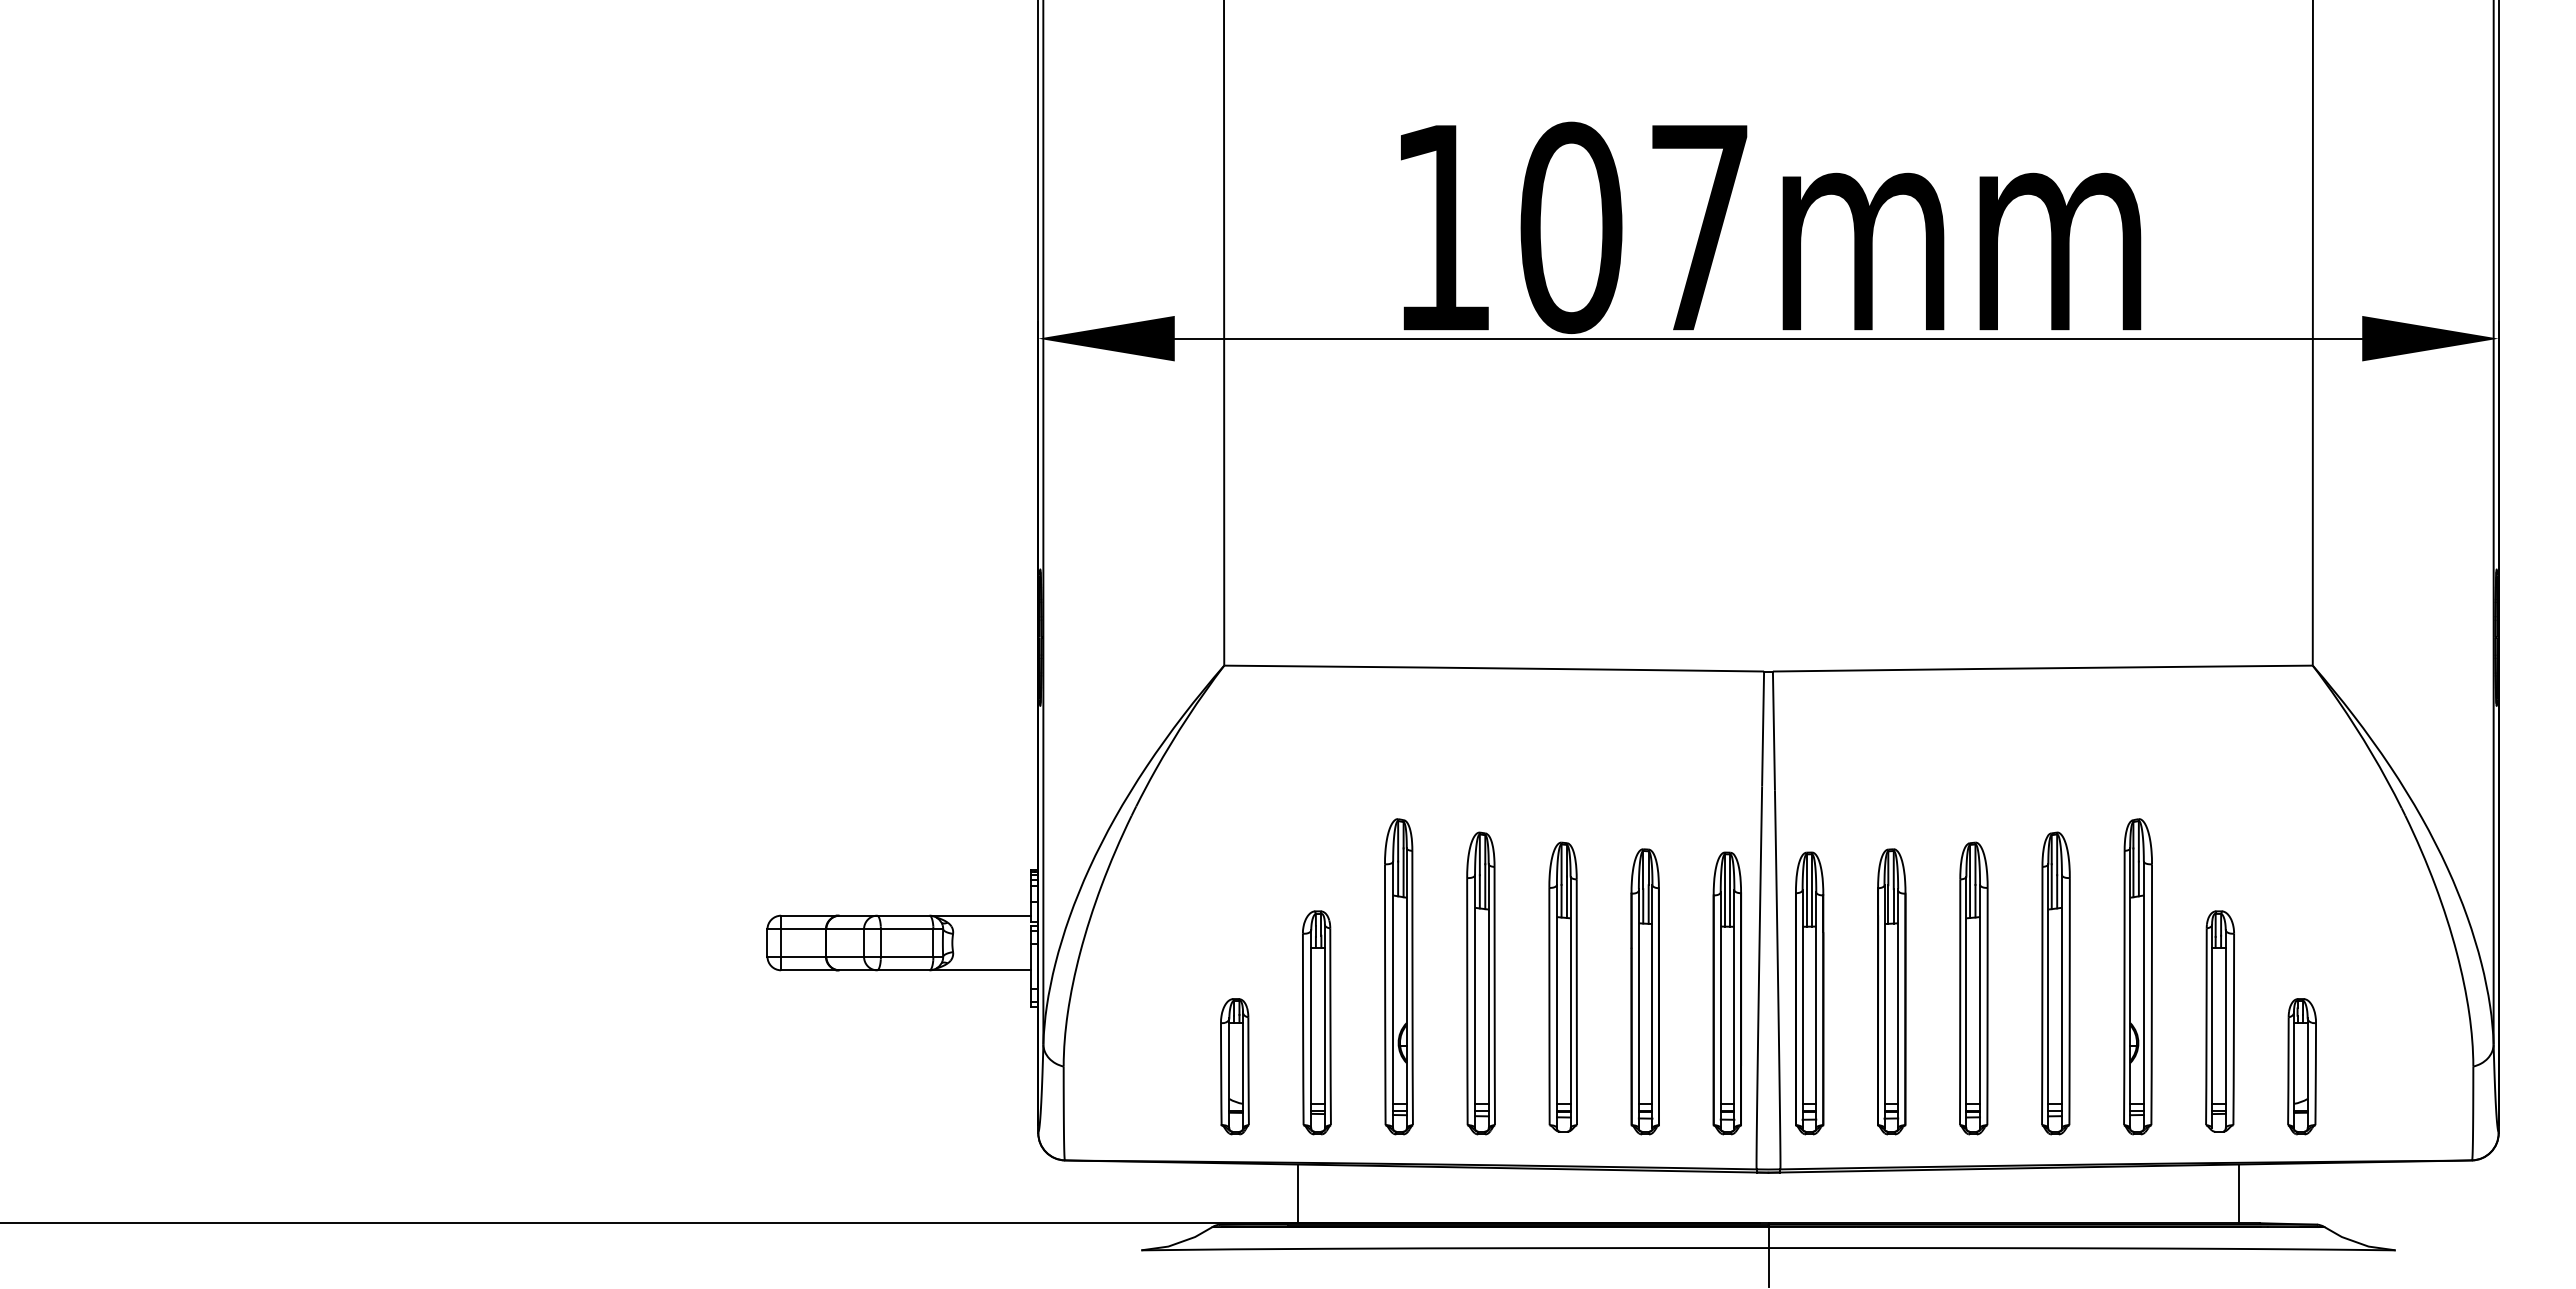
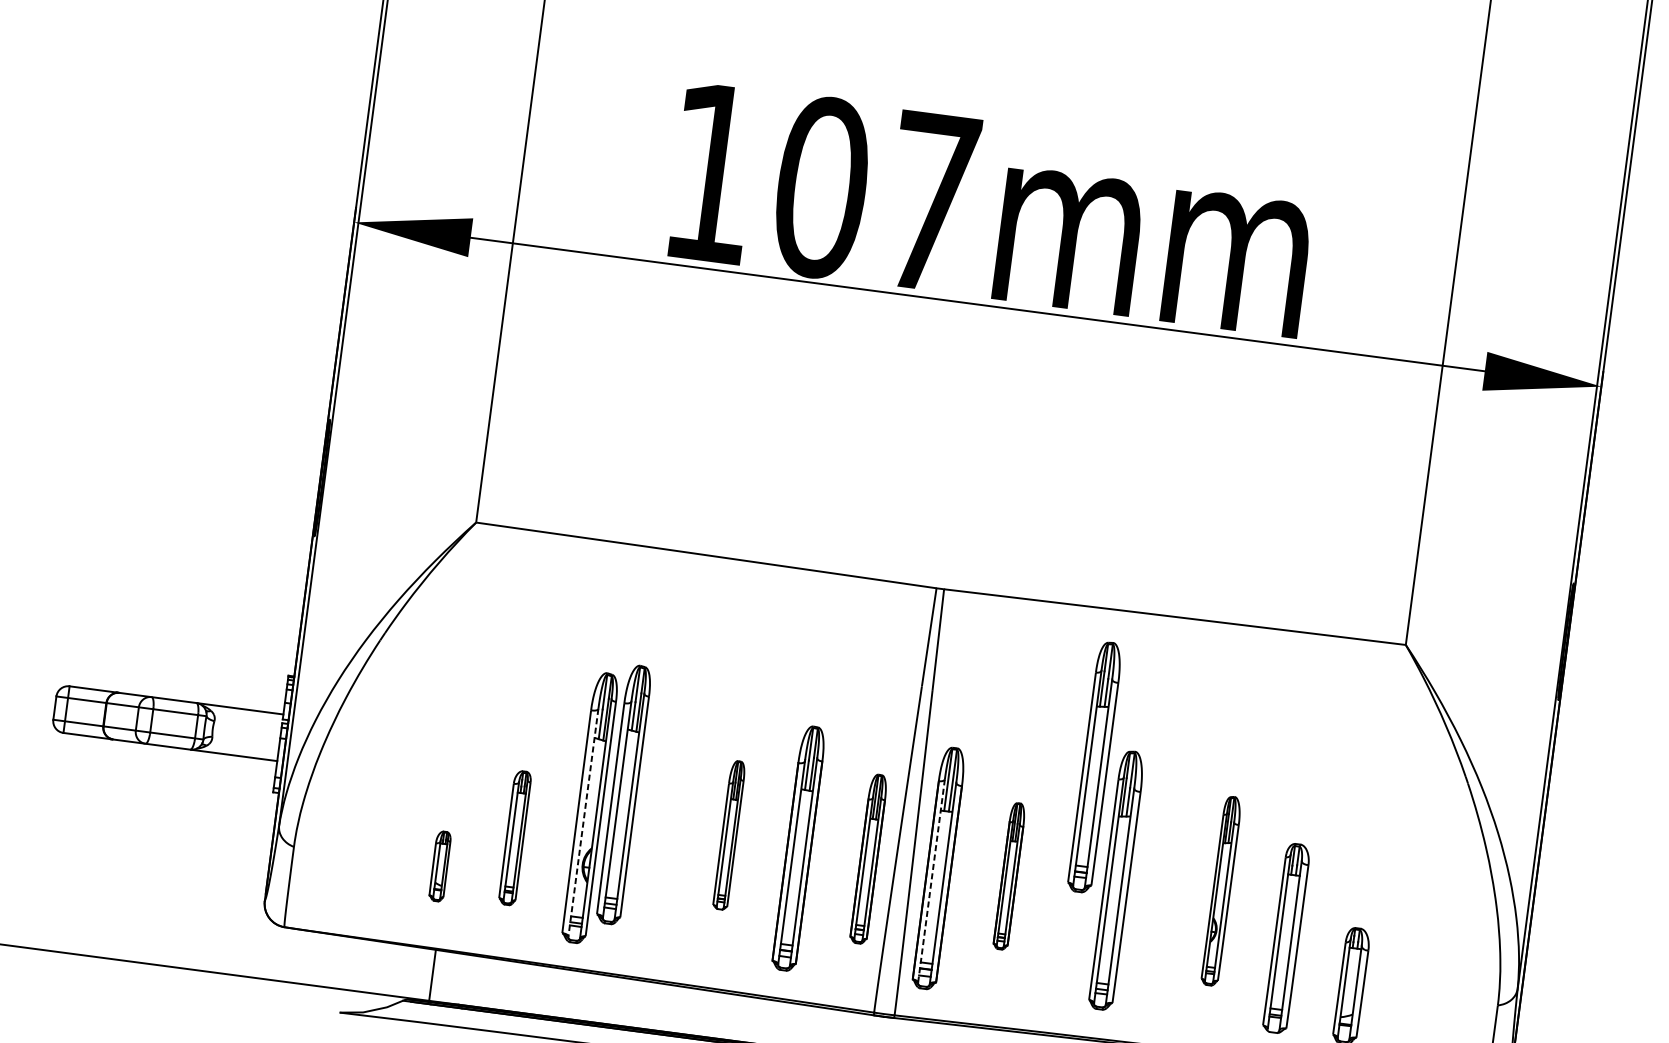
part: (2137, 976) -> (1221, 890), size x0.7
part: (1480, 983) -> (623, 794), moved
part: (2055, 983) -> (1116, 880), moved
part: (1562, 986) -> (728, 834), size x0.6
part: (1973, 988) -> (1094, 767), moved
part: (1891, 991) -> (1009, 875), size x0.6
part: (1726, 993) -> (868, 859), size x0.7
line: (1393, 995) -> (583, 823), solid -> dashed
line: (1802, 1009) -> (931, 881), solid -> dashed
part: (1316, 1022) -> (514, 837), size x0.7
part: (1234, 1066) -> (439, 866), size x0.6
line: (1297, 1193) -> (432, 975), moved

